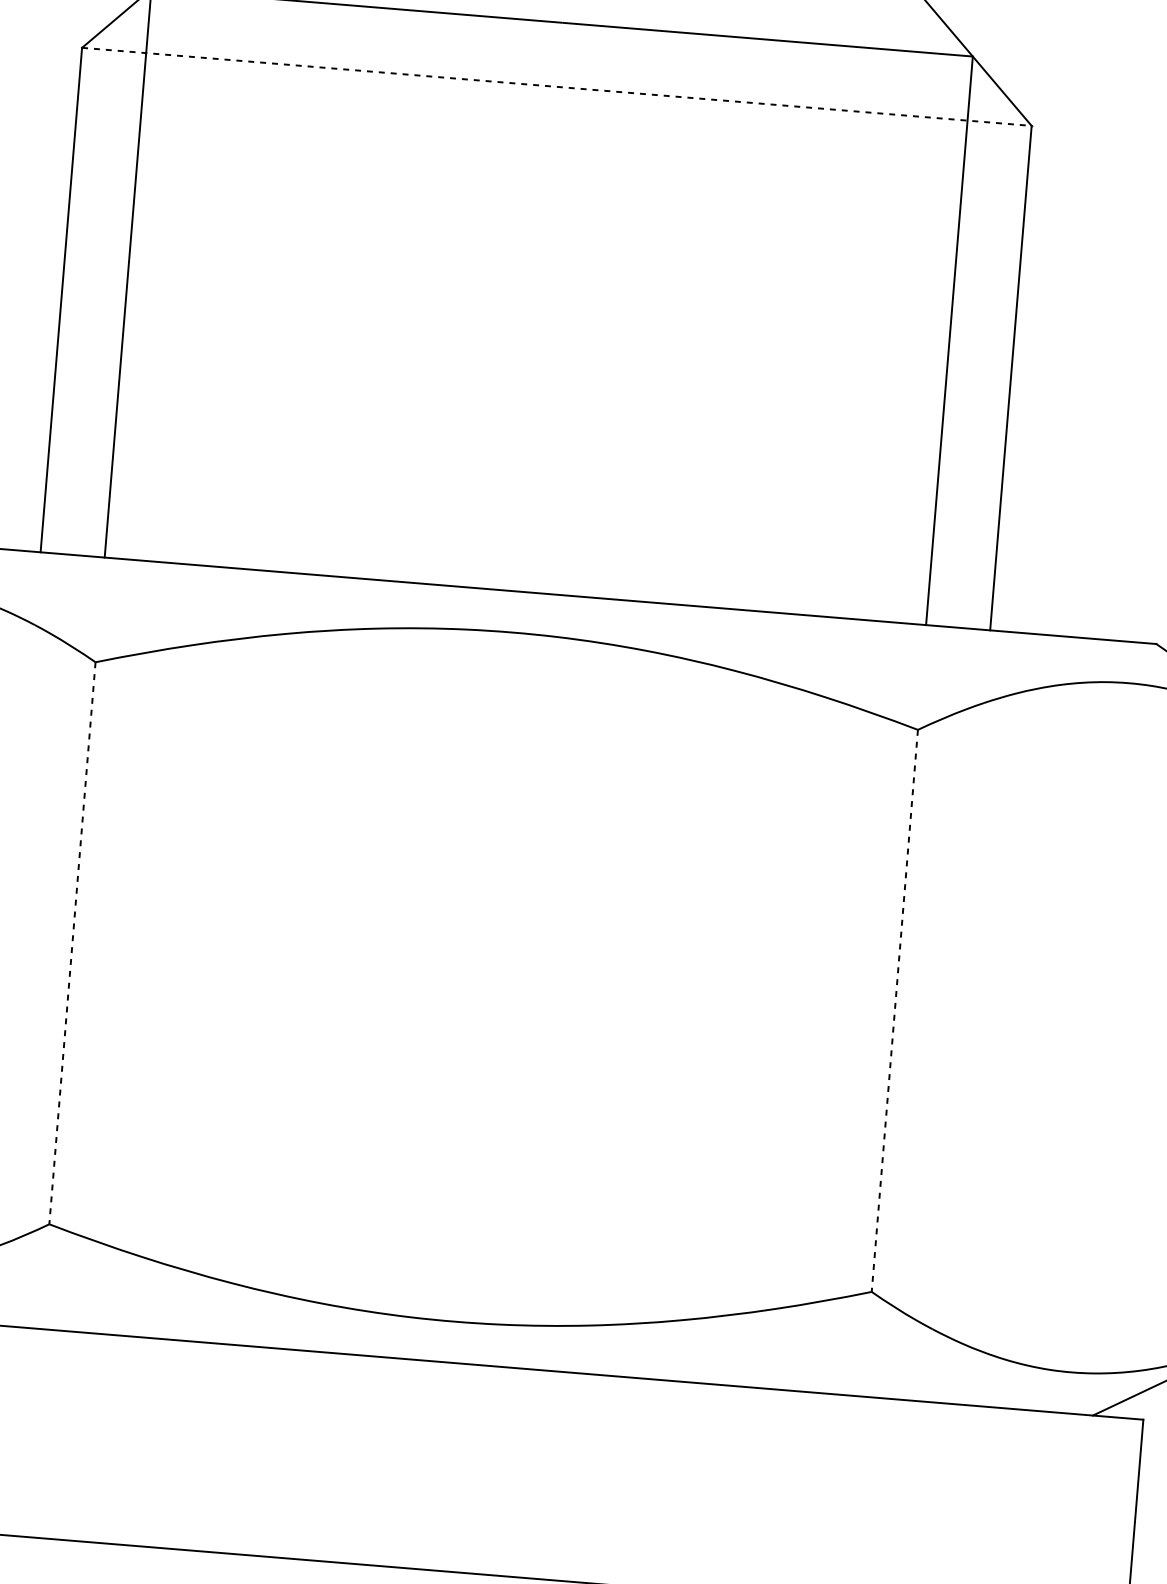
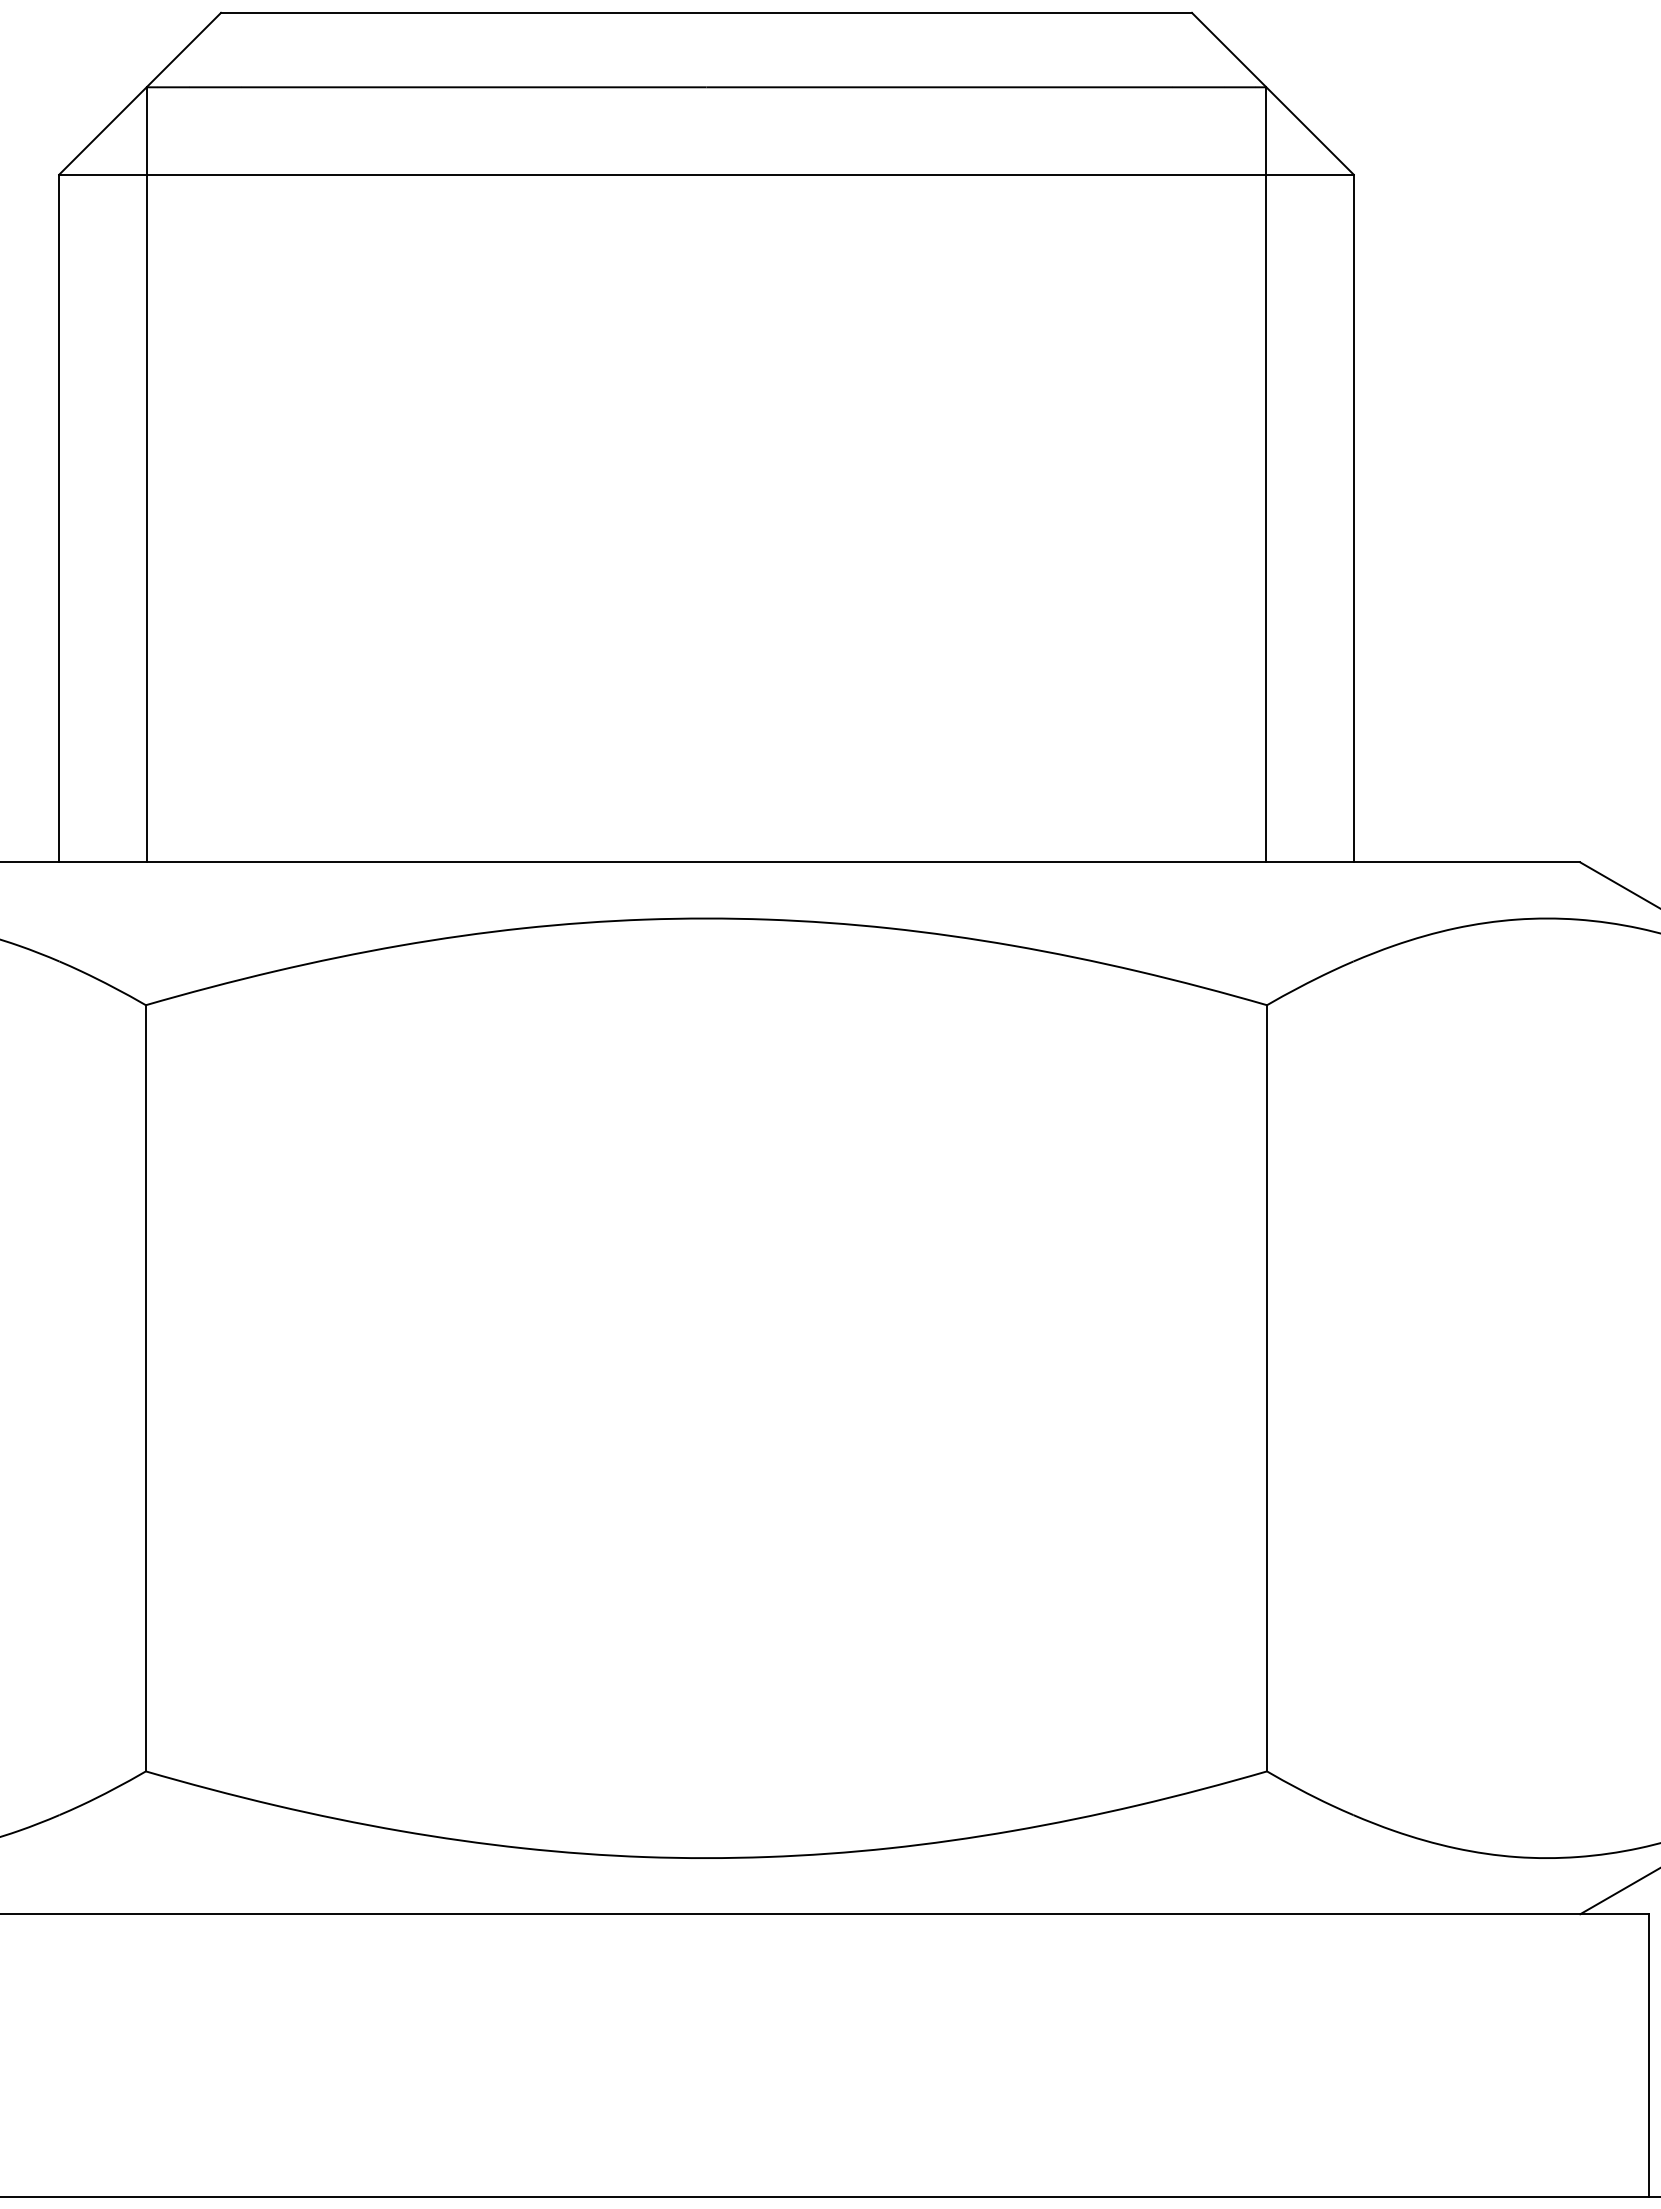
line: (557, 86) -> (707, 174), dashed -> solid
line: (72, 943) -> (145, 1388), dashed -> solid
line: (895, 1011) -> (1267, 1388), dashed -> solid

